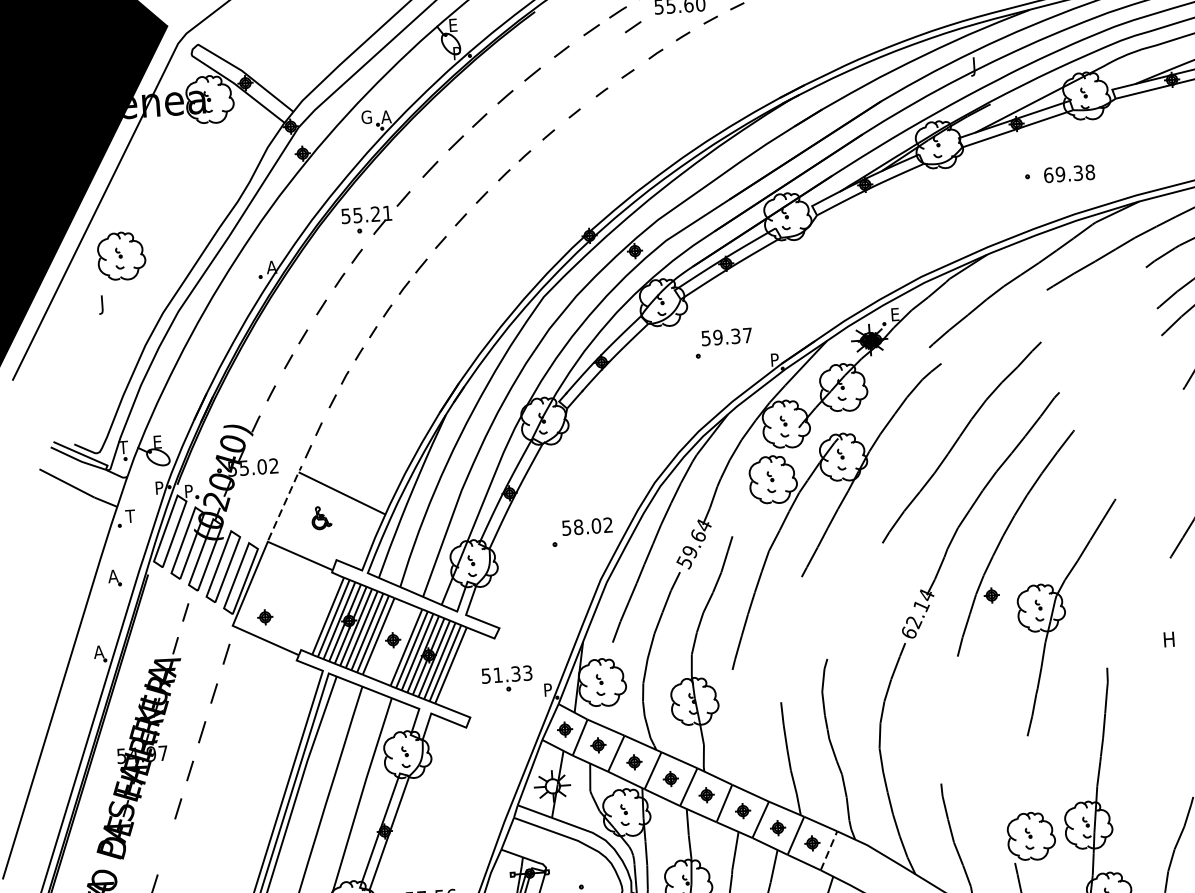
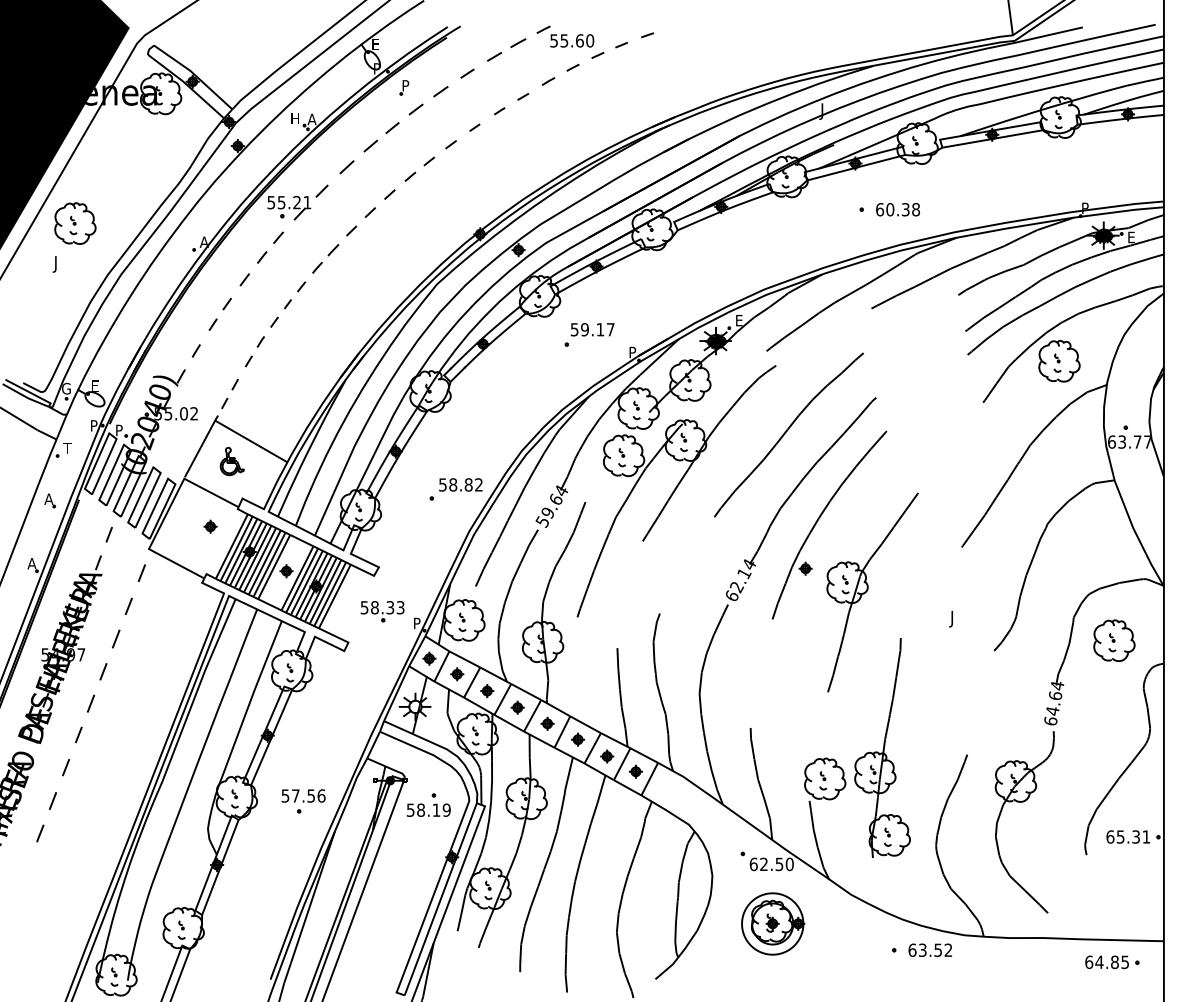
line: (633, 26) -> (530, 56), removed
part: (490, 72) -> (404, 87), added
text: (365, 117) -> (294, 118), G -> H
text: (1060, 174) -> (890, 209), 69.38 -> 60.38
text: (735, 336) -> (600, 329), 59.37 -> 59.17
text: (123, 447) -> (65, 388), T -> G
line: (284, 502) -> (201, 445), dashed -> solid
part: (320, 518) -> (231, 461), size x1.43
text: (596, 525) -> (468, 484), 58.02 -> 58.82
part: (265, 617) -> (210, 526), moved
text: (1167, 640) -> (954, 618), H -> J
text: (497, 674) -> (374, 607), 51.33 -> 58.33
line: (166, 845) -> (78, 734), added
line: (828, 851) -> (649, 779), dashed -> solid

